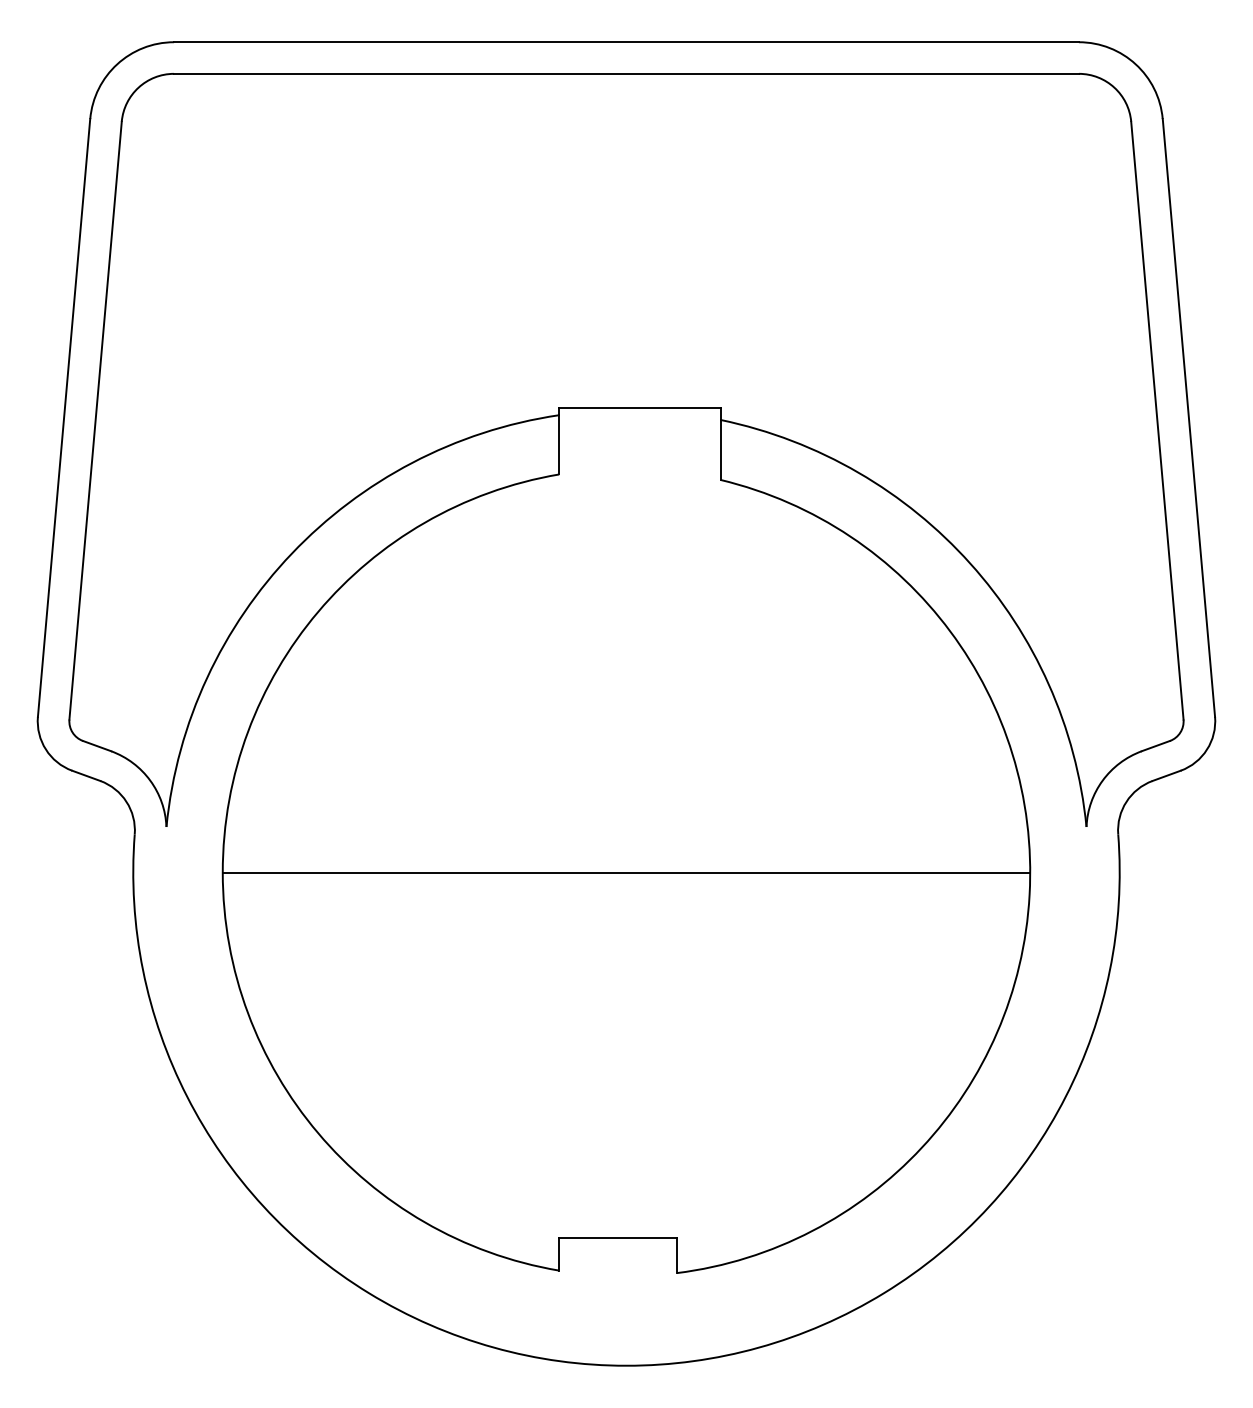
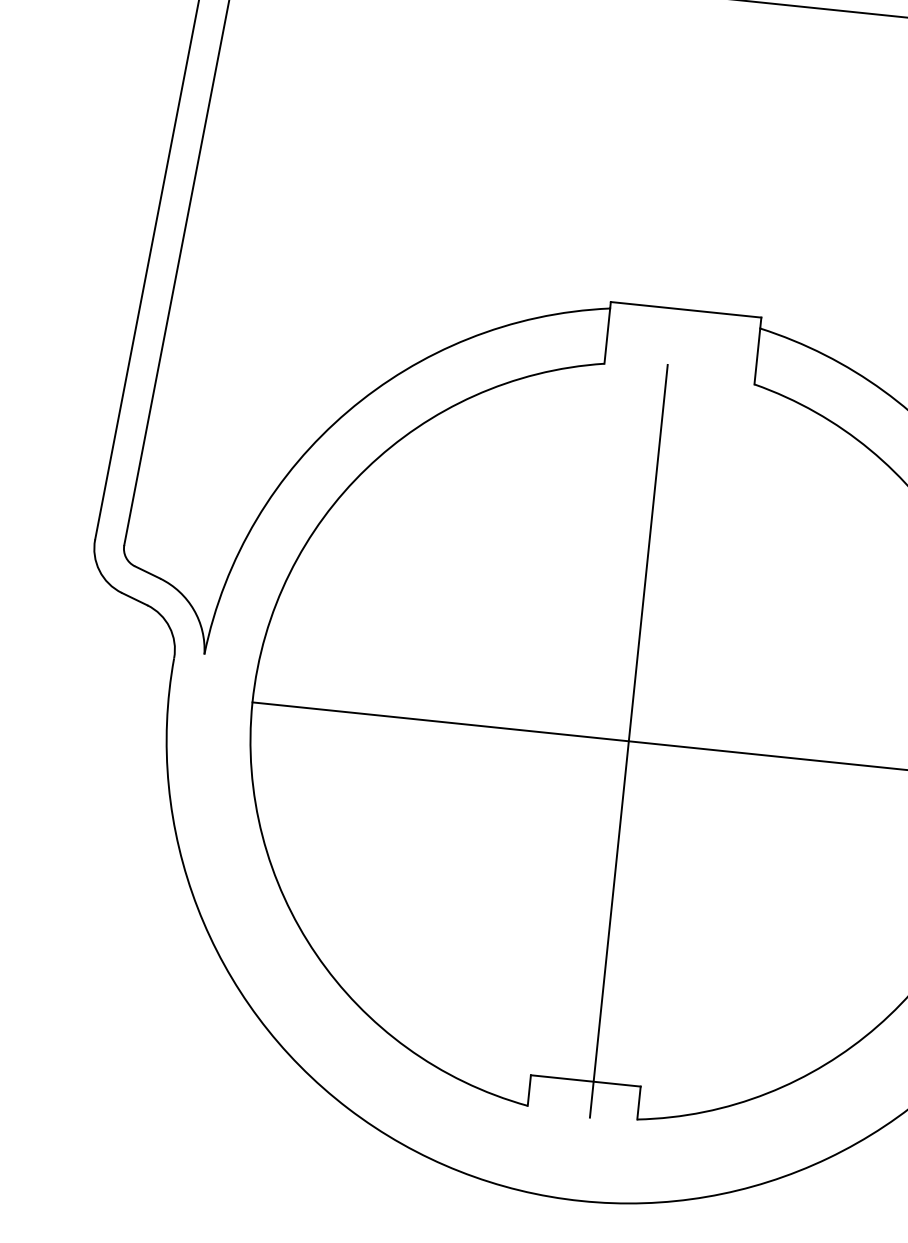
line: (626, 872) -> (628, 741), added

